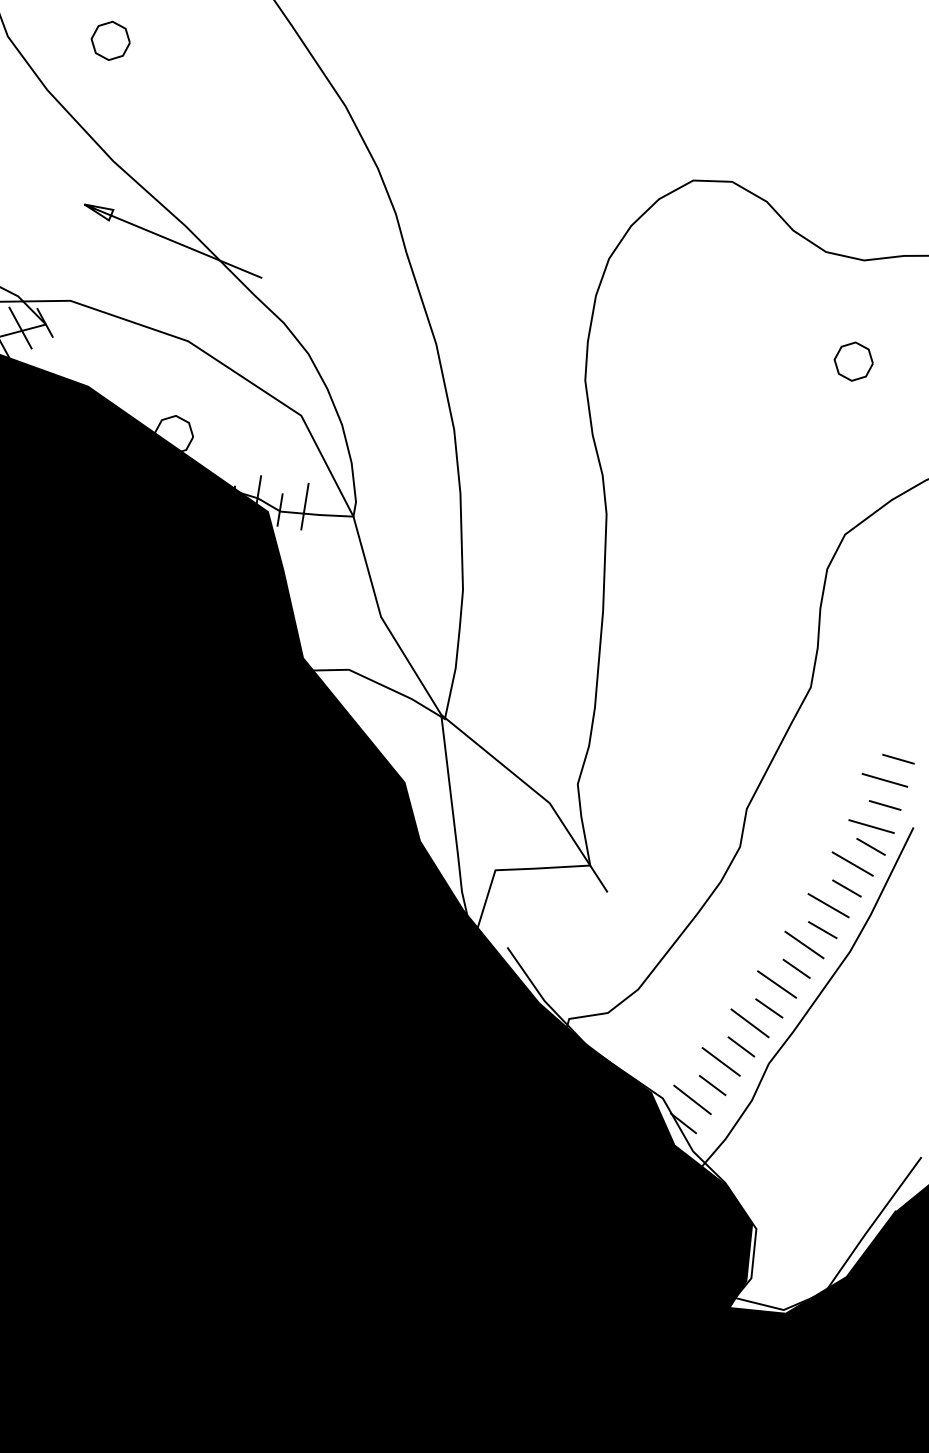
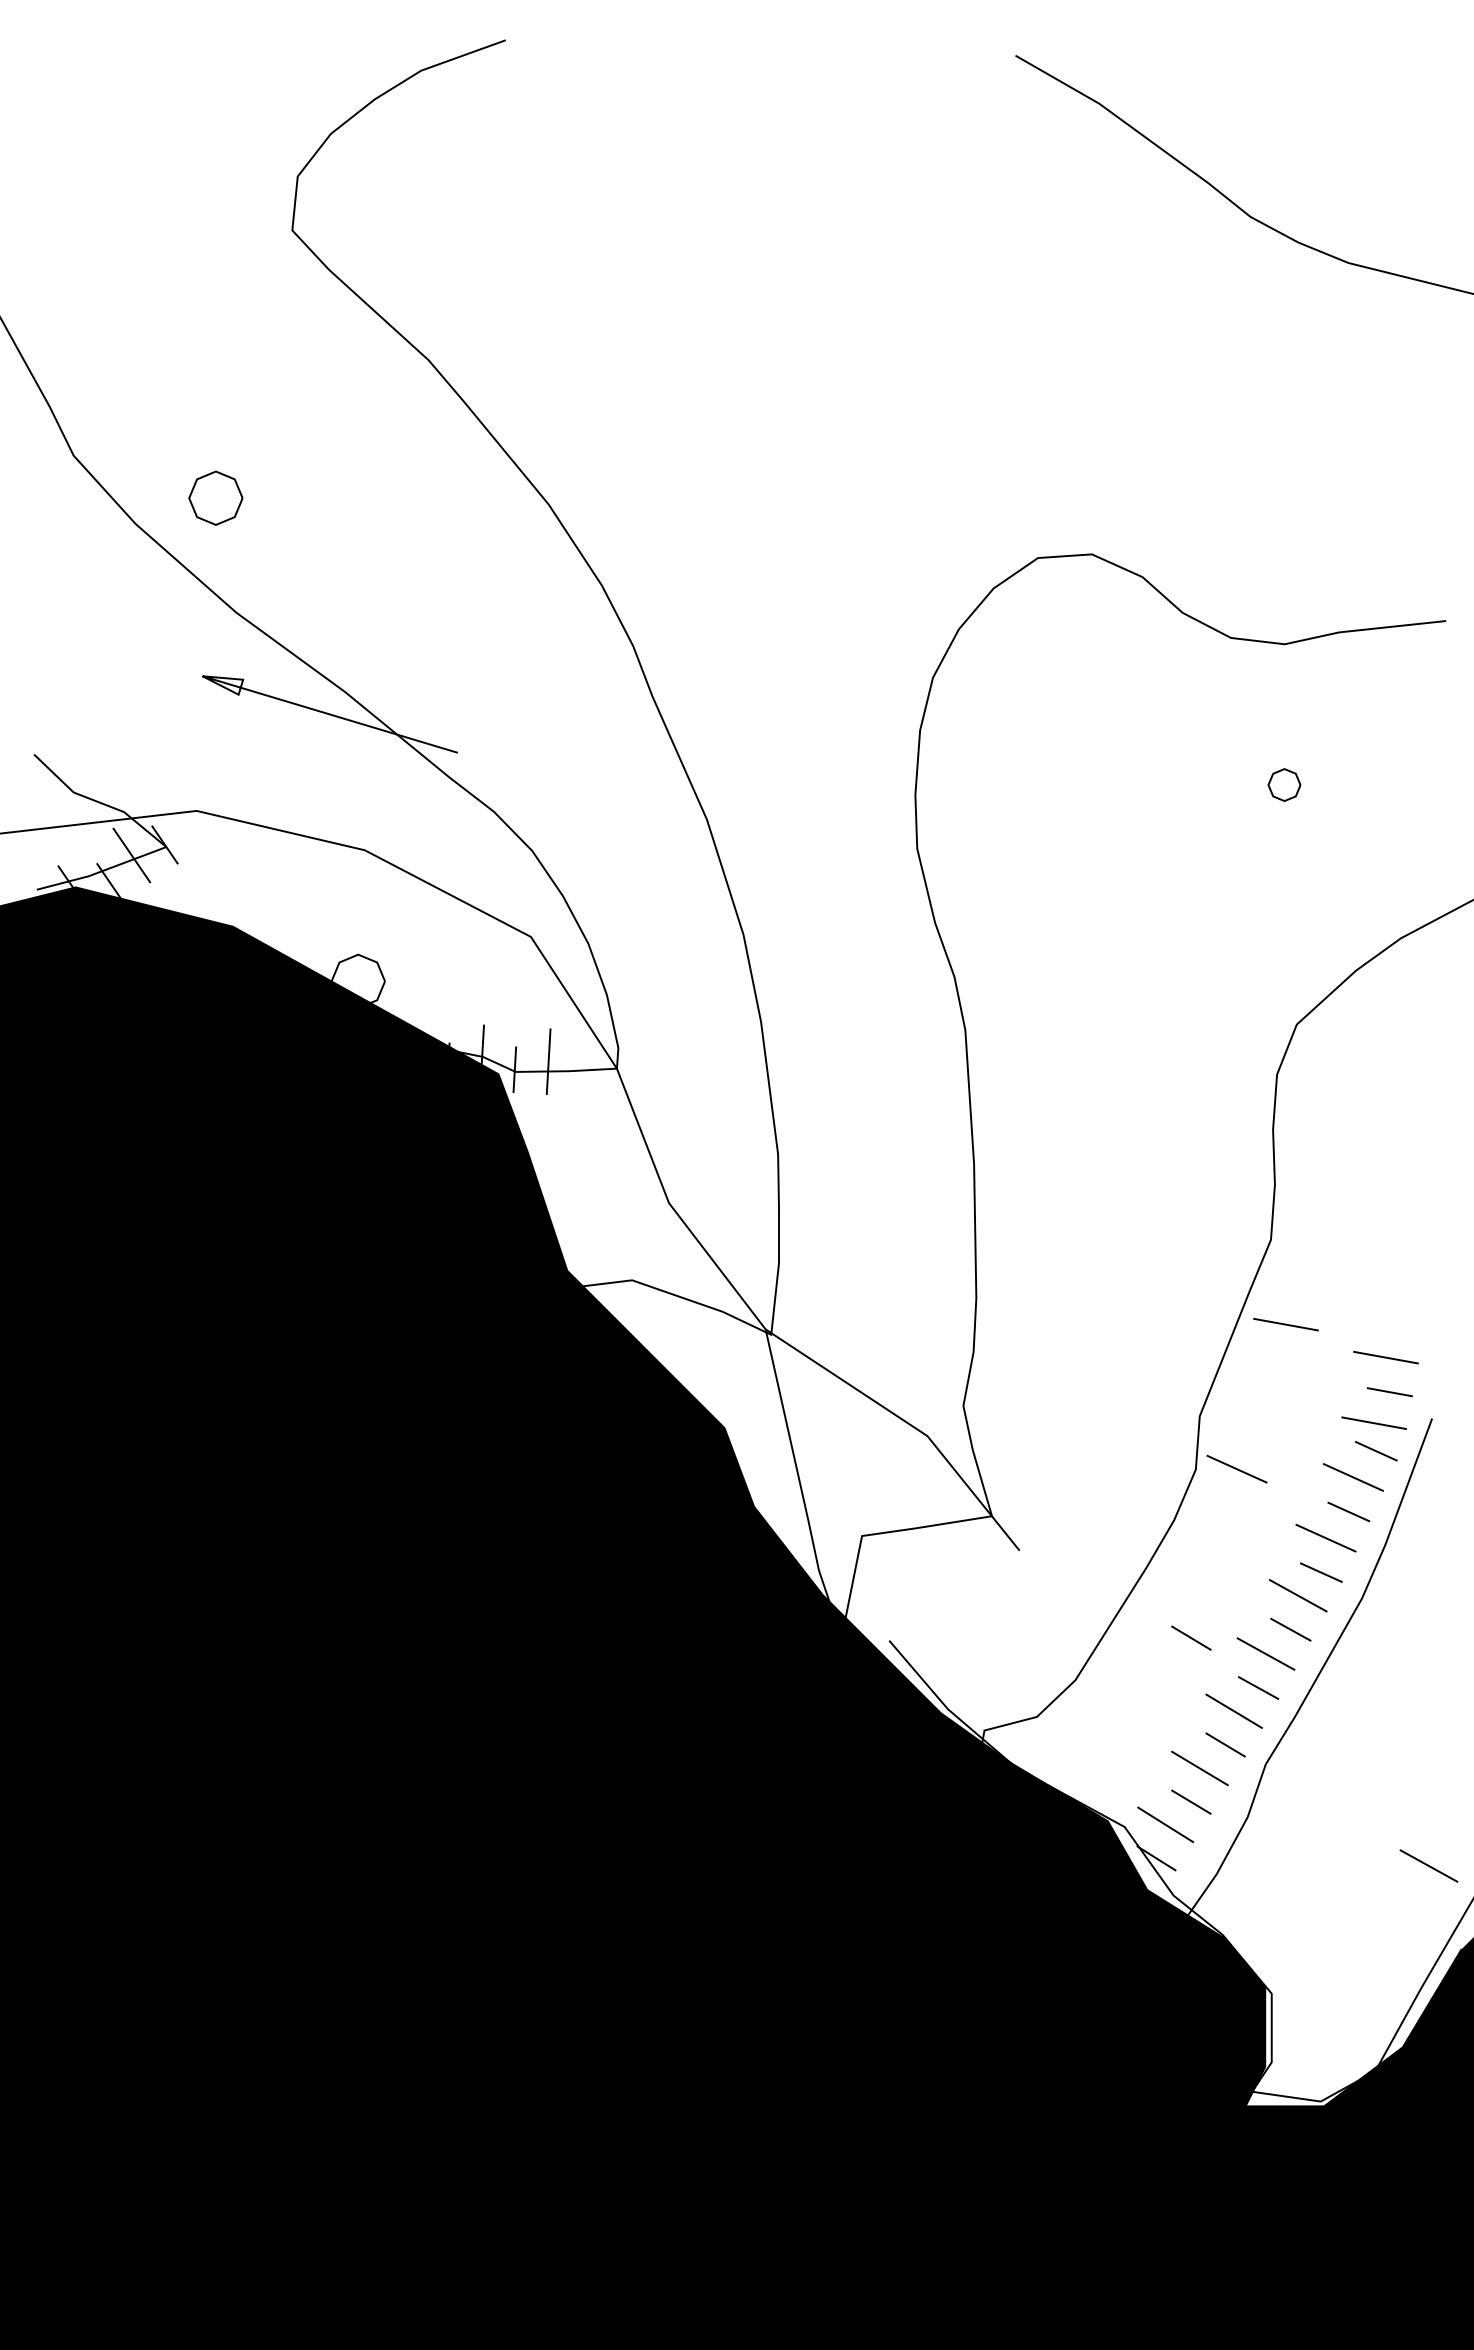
part: (110, 40) -> (215, 497), moved
part: (853, 361) -> (1284, 784), size x0.6
line: (815, 749) -> (1285, 1324), added
line: (898, 759) -> (1401, 1326), removed
line: (769, 849) -> (1236, 1468), added
line: (724, 967) -> (1191, 1637), added
line: (878, 1148) -> (1428, 1865), added

